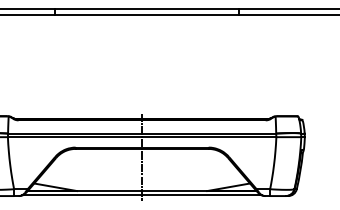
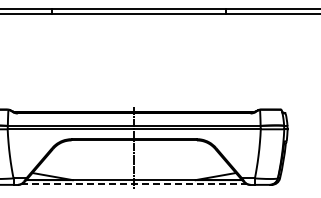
line: (142, 195) -> (134, 184), solid -> dashed

